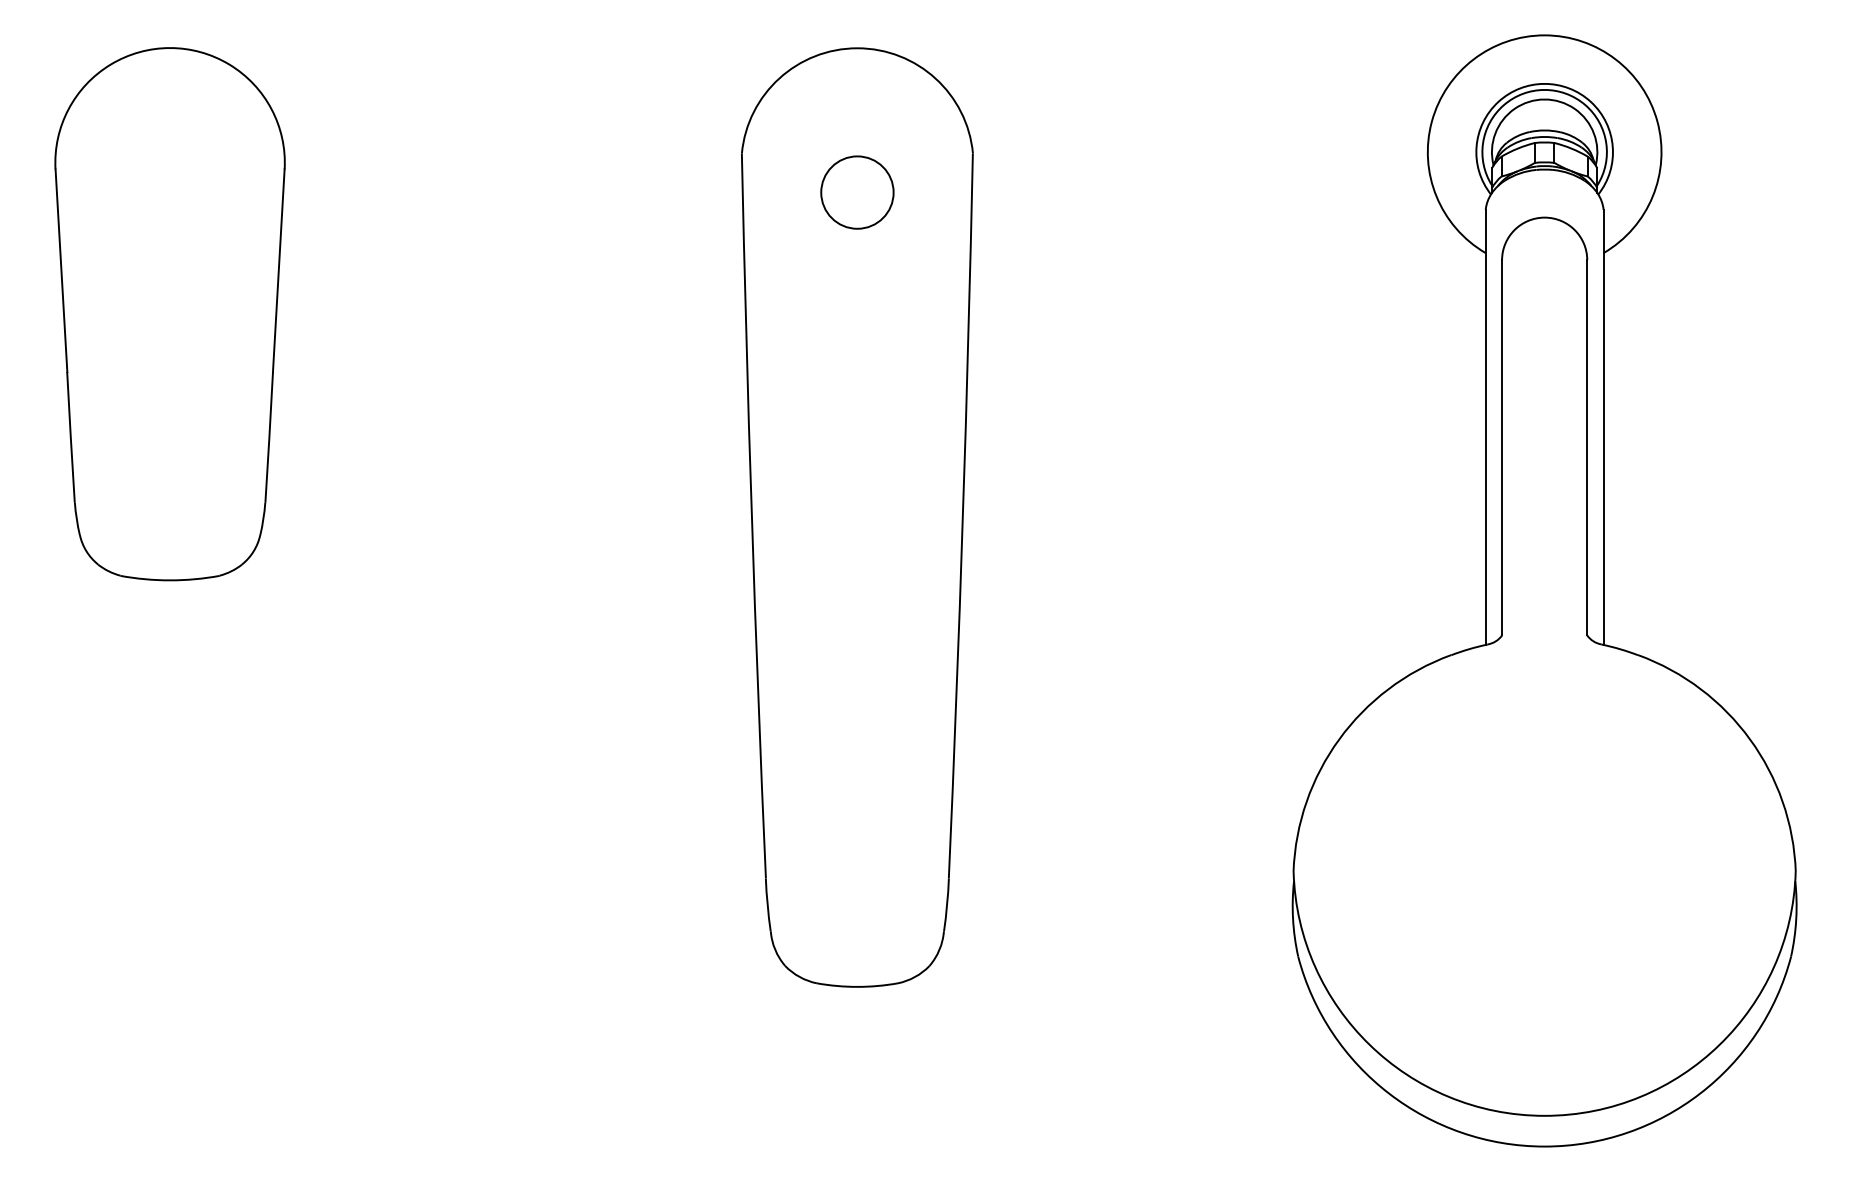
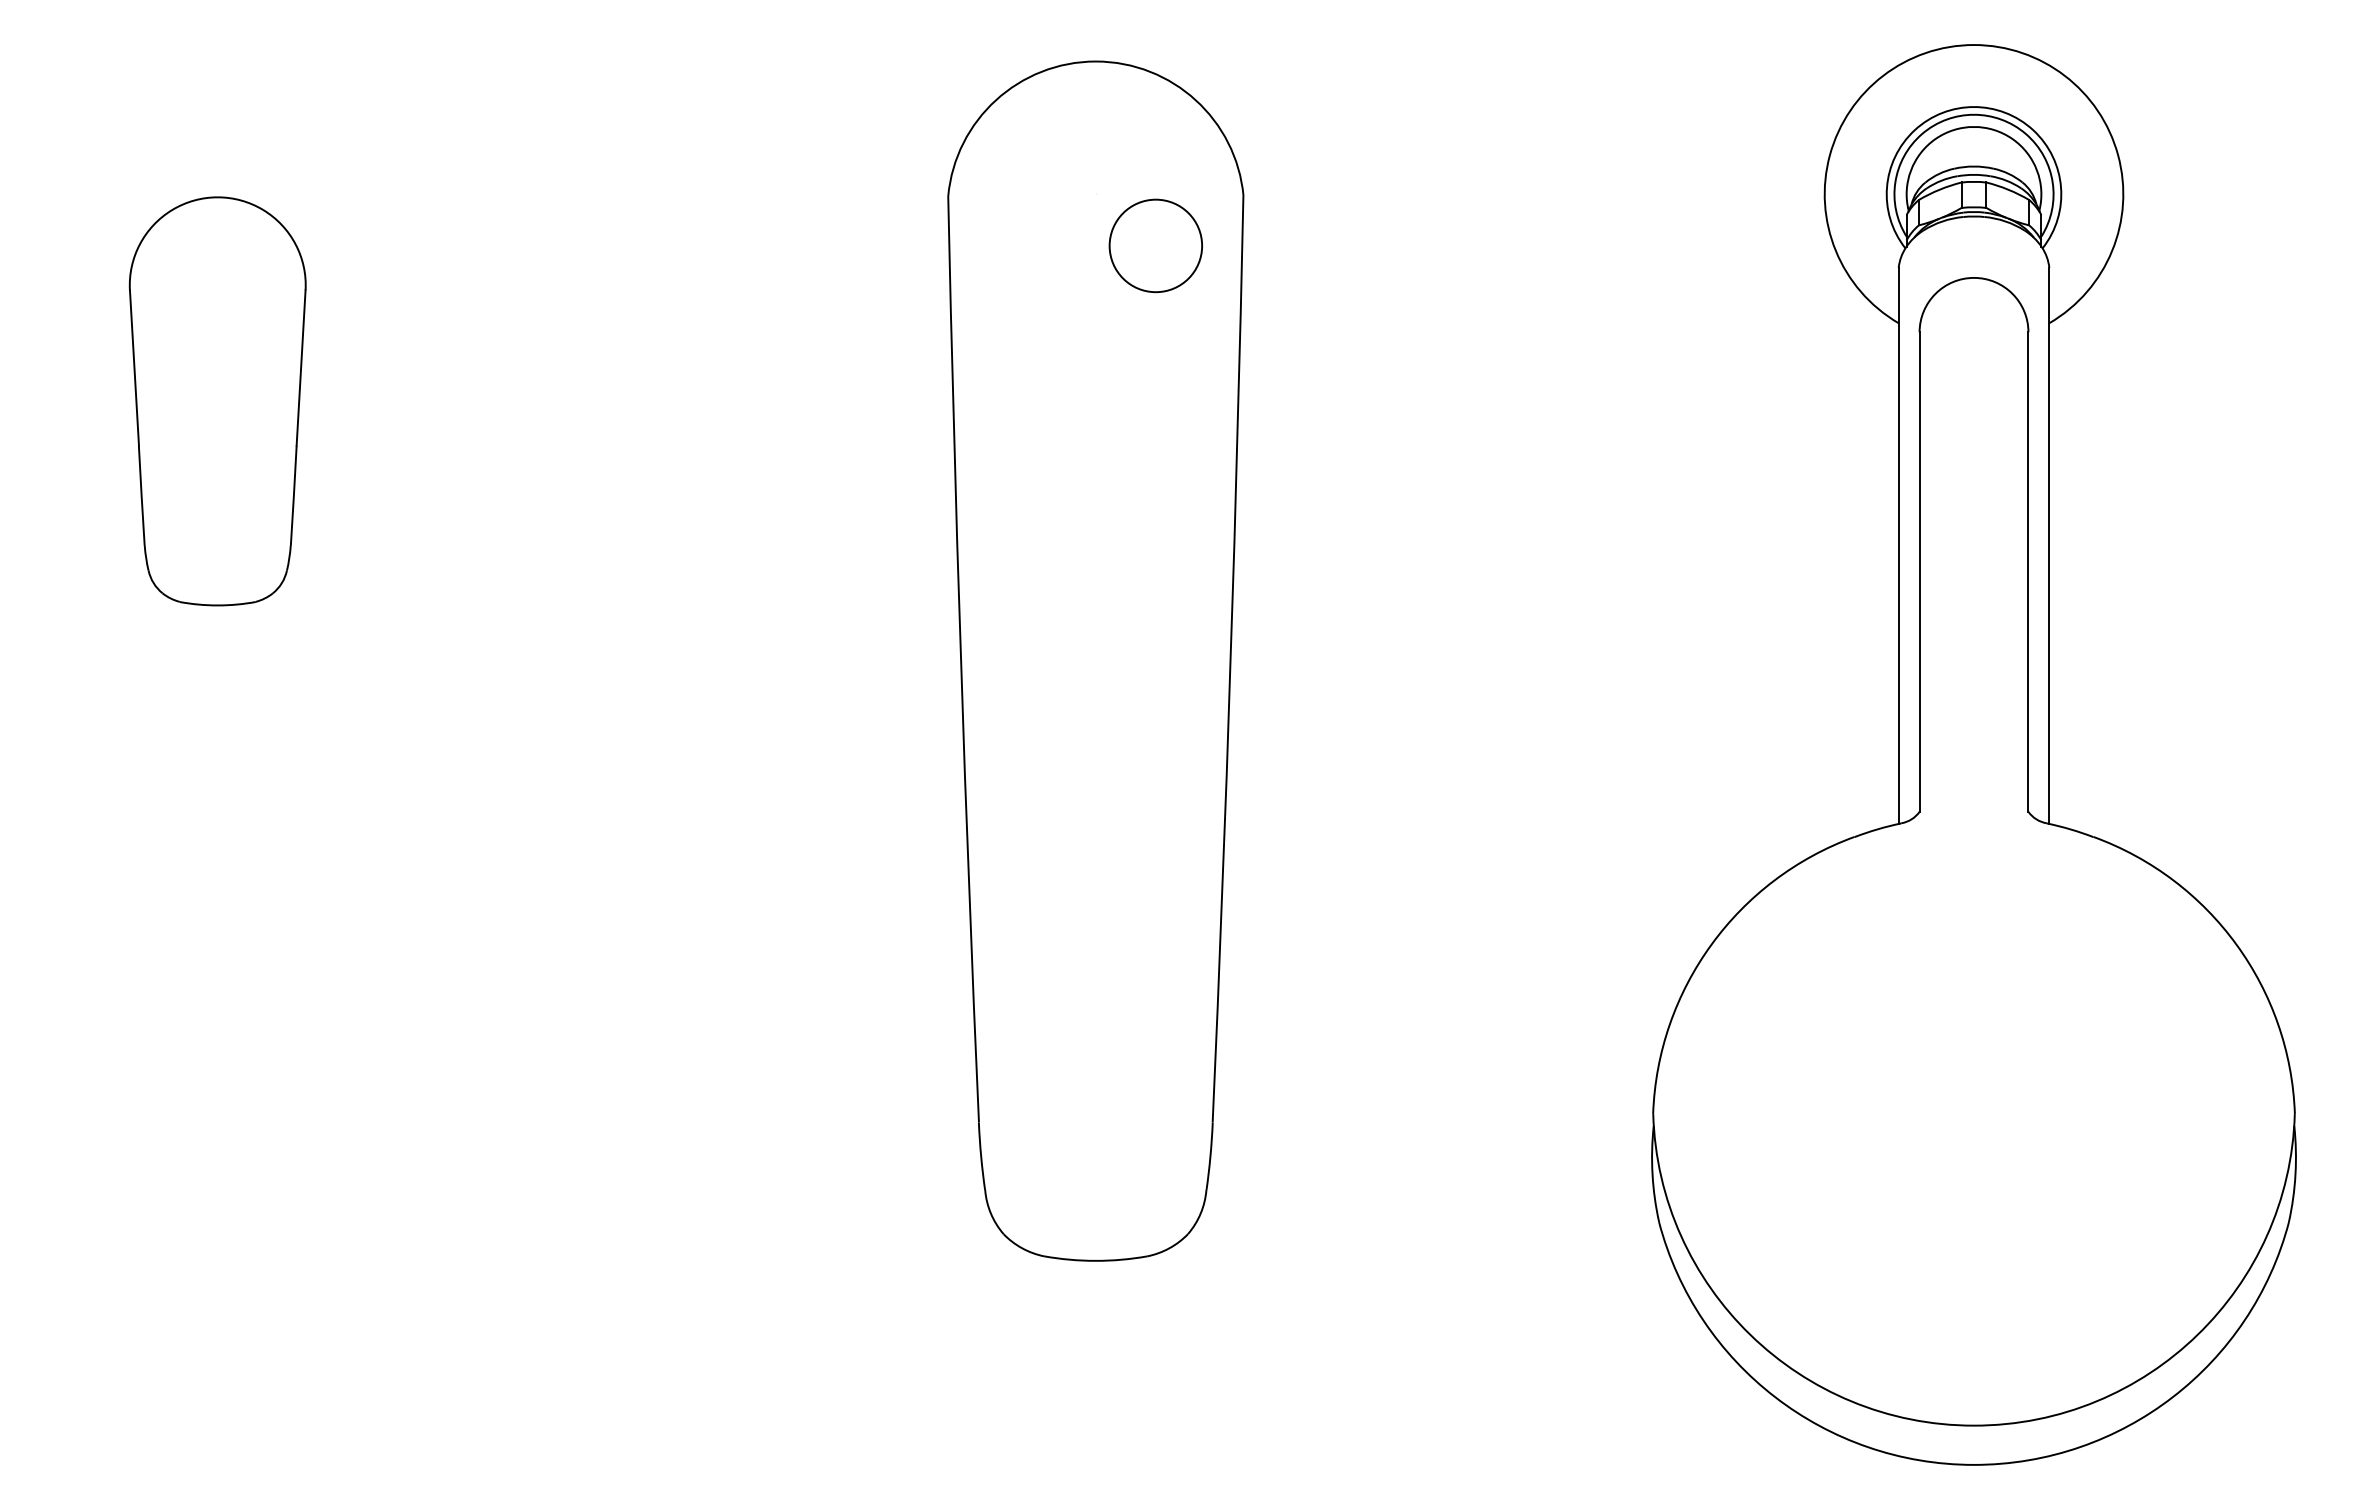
circle: (857, 192) -> (1155, 245), moved
part: (170, 314) -> (217, 401), size x0.6

